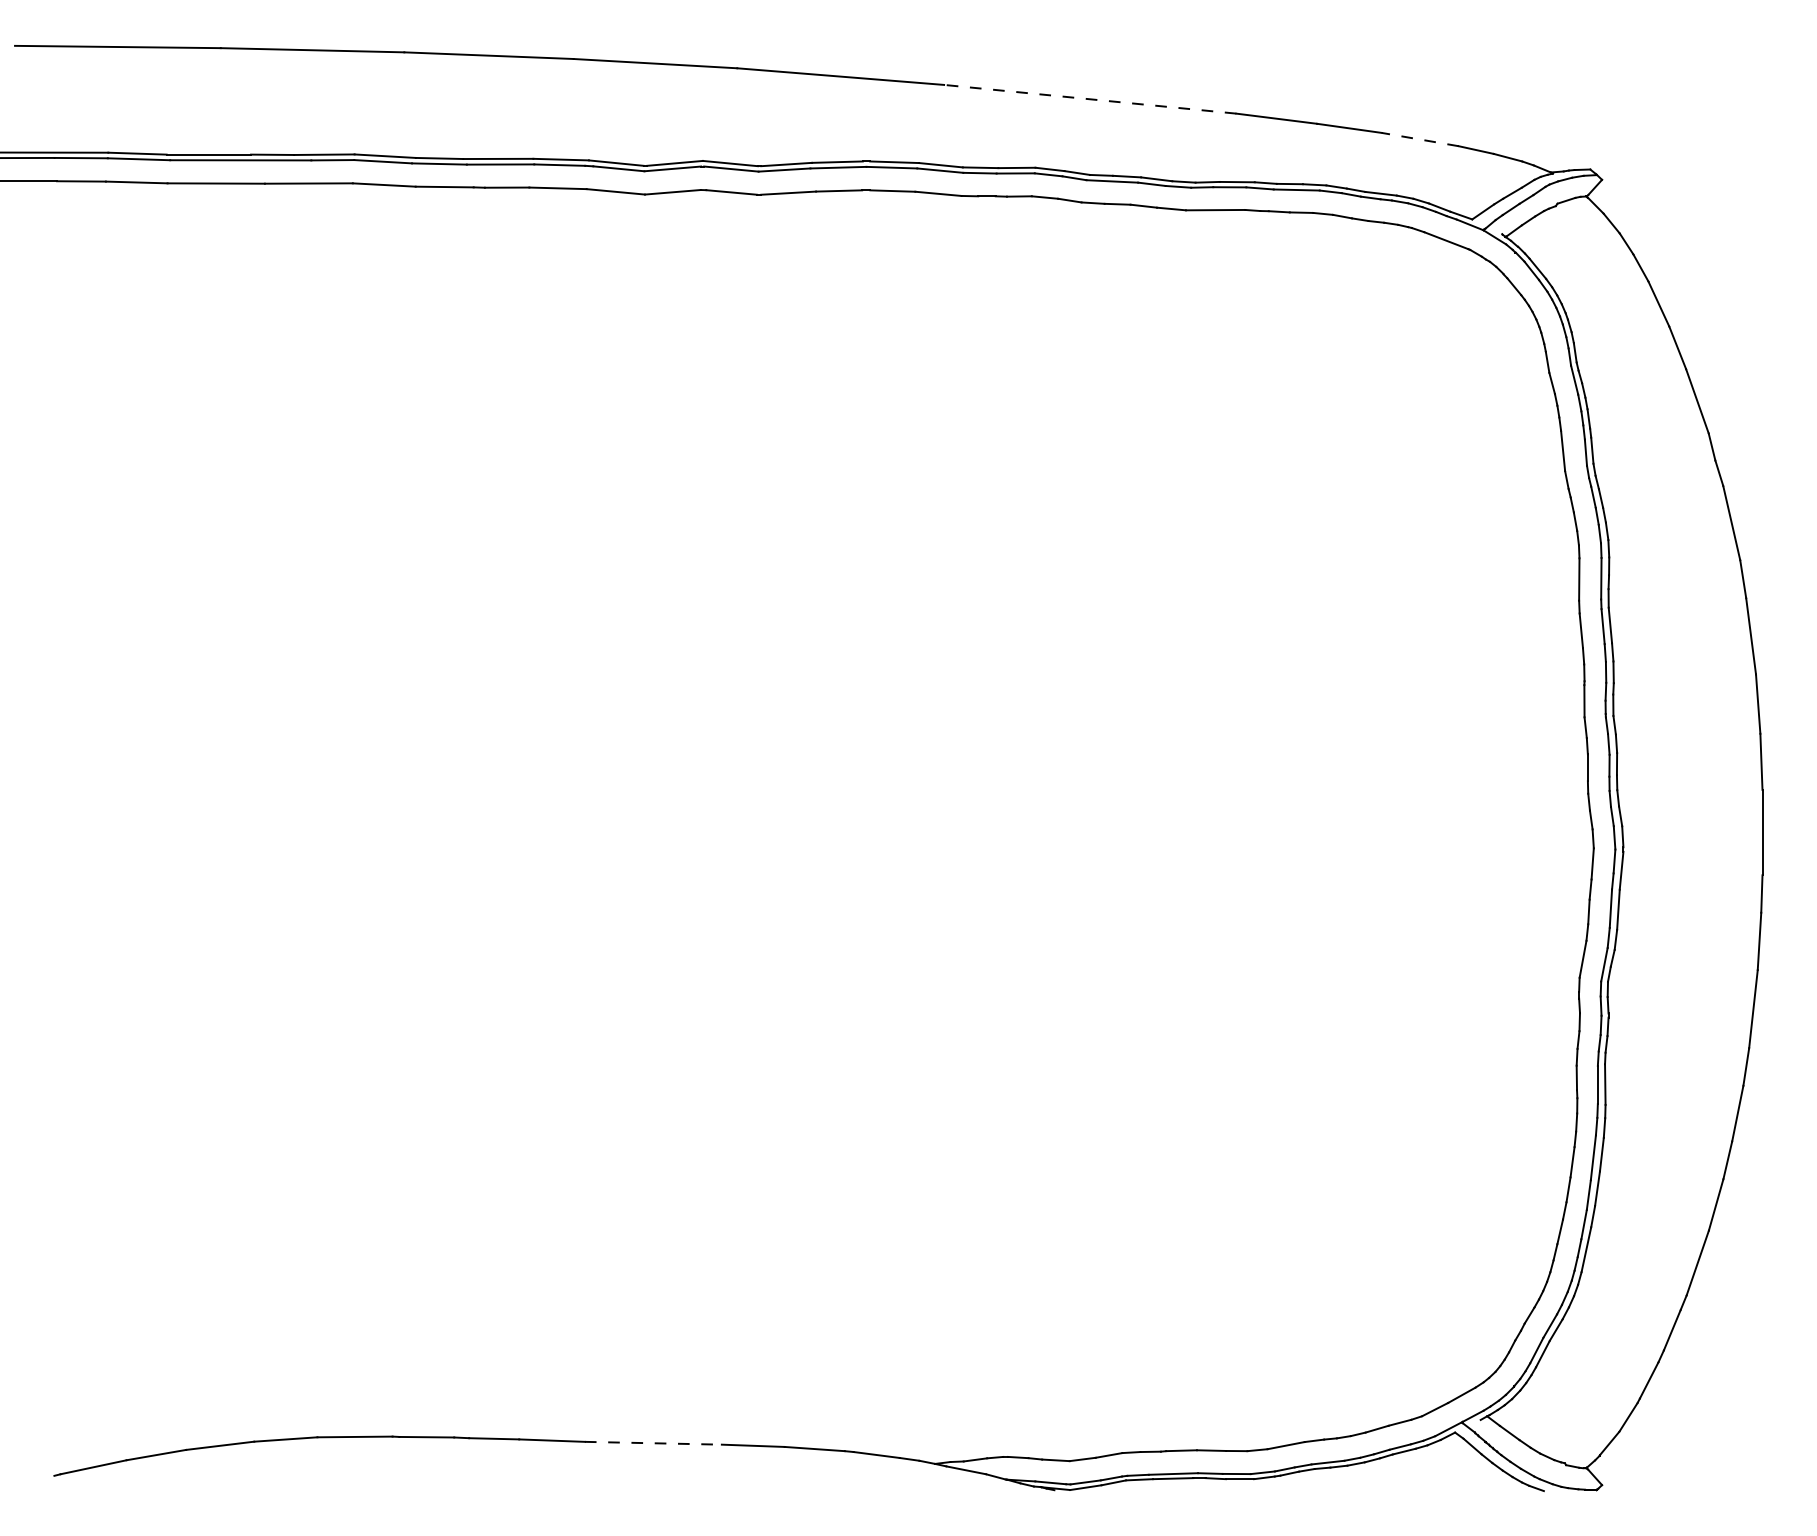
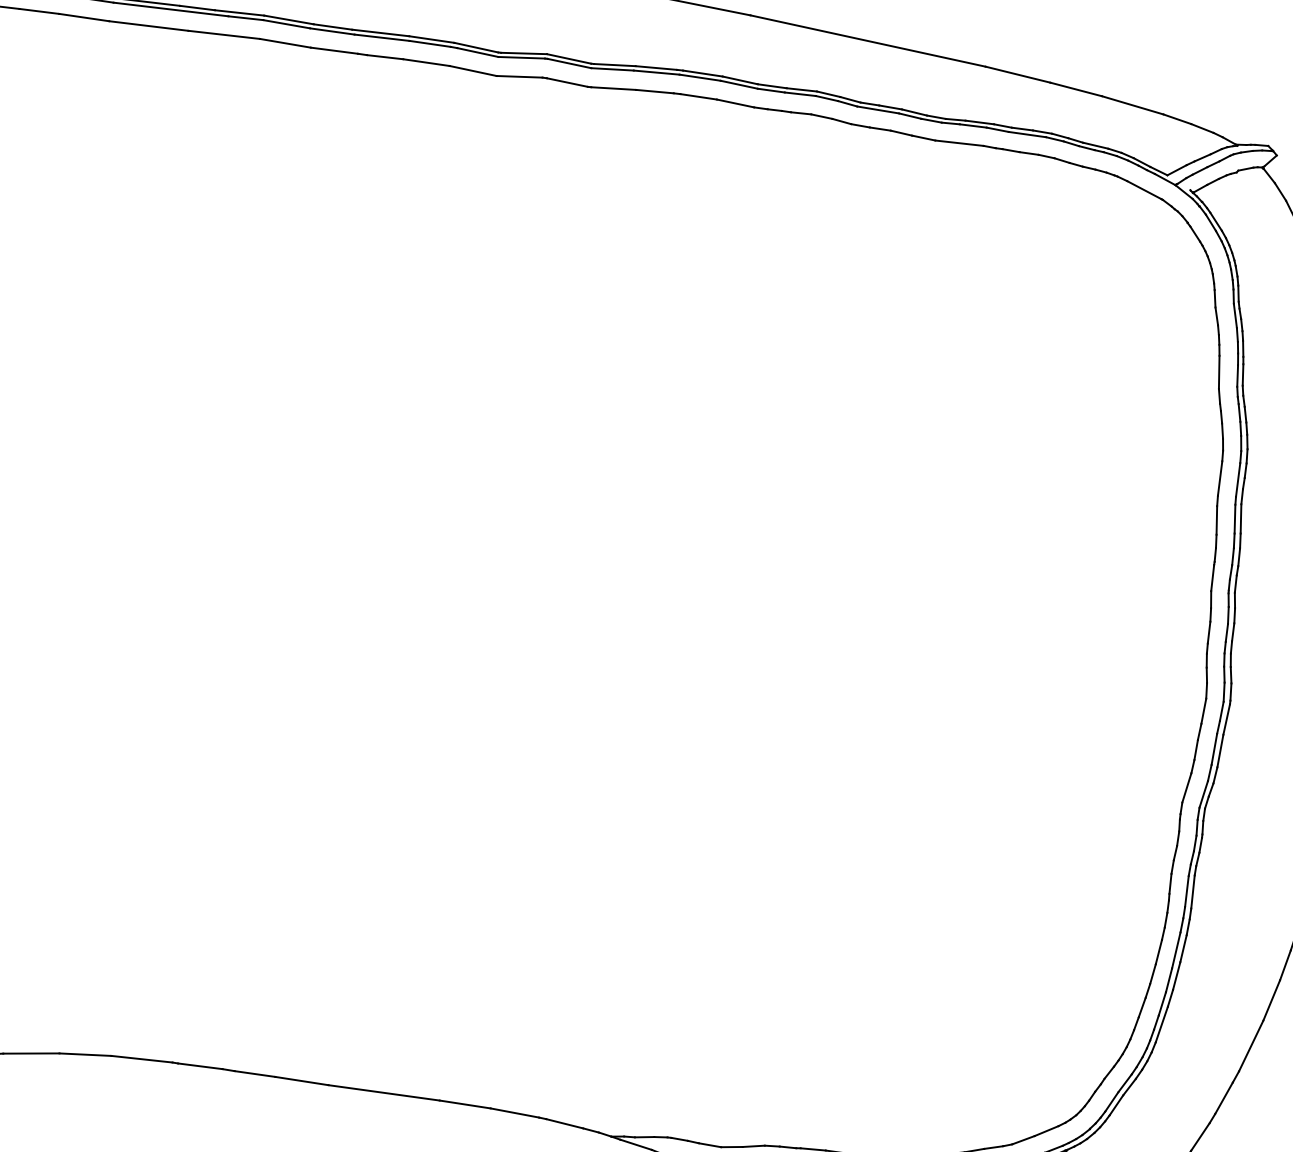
line: (1090, 99) -> (868, 41), dashed -> solid
line: (1419, 139) -> (1132, 105), dashed -> solid
line: (653, 1443) -> (384, 1093), dashed -> solid

